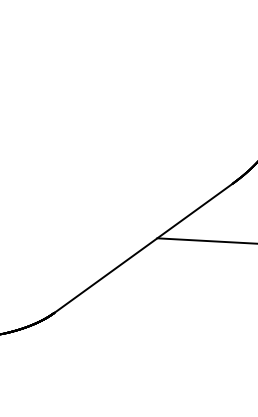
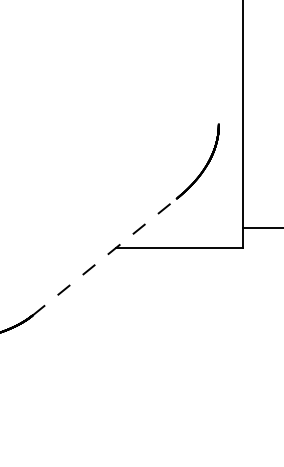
line: (143, 248) -> (104, 257), solid -> dashed

